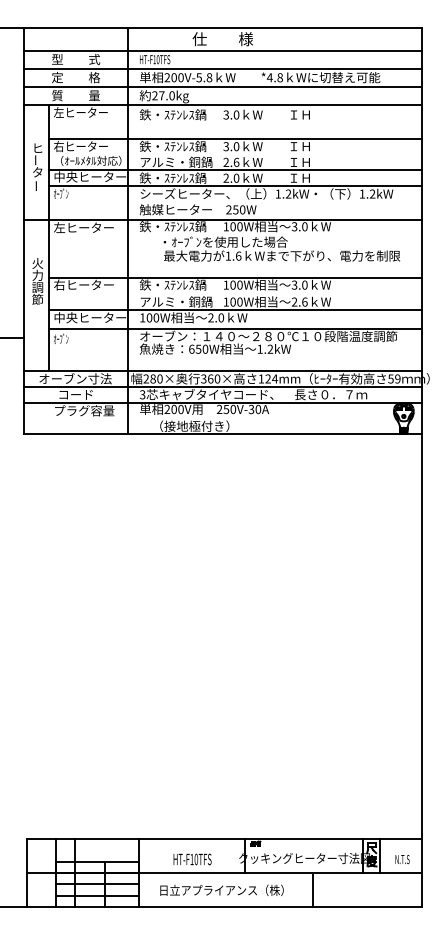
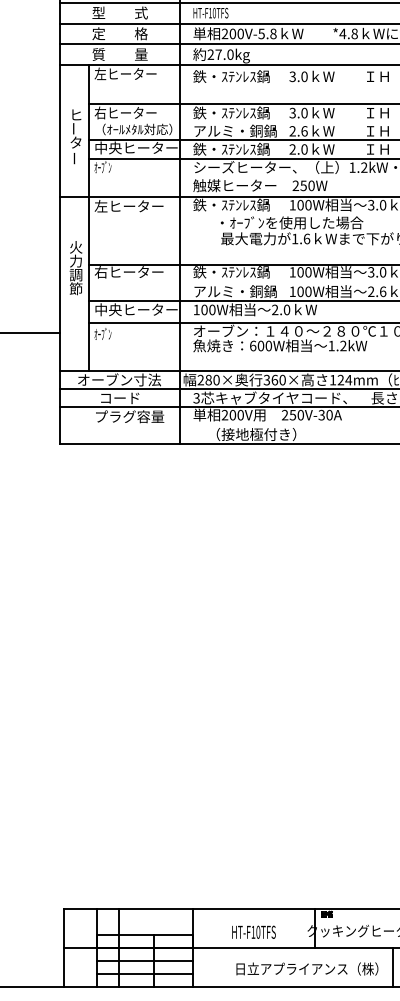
text: (198, 348) -> (260, 345), 650W -> 600W
text: (221, 889) -> (306, 967), moved

